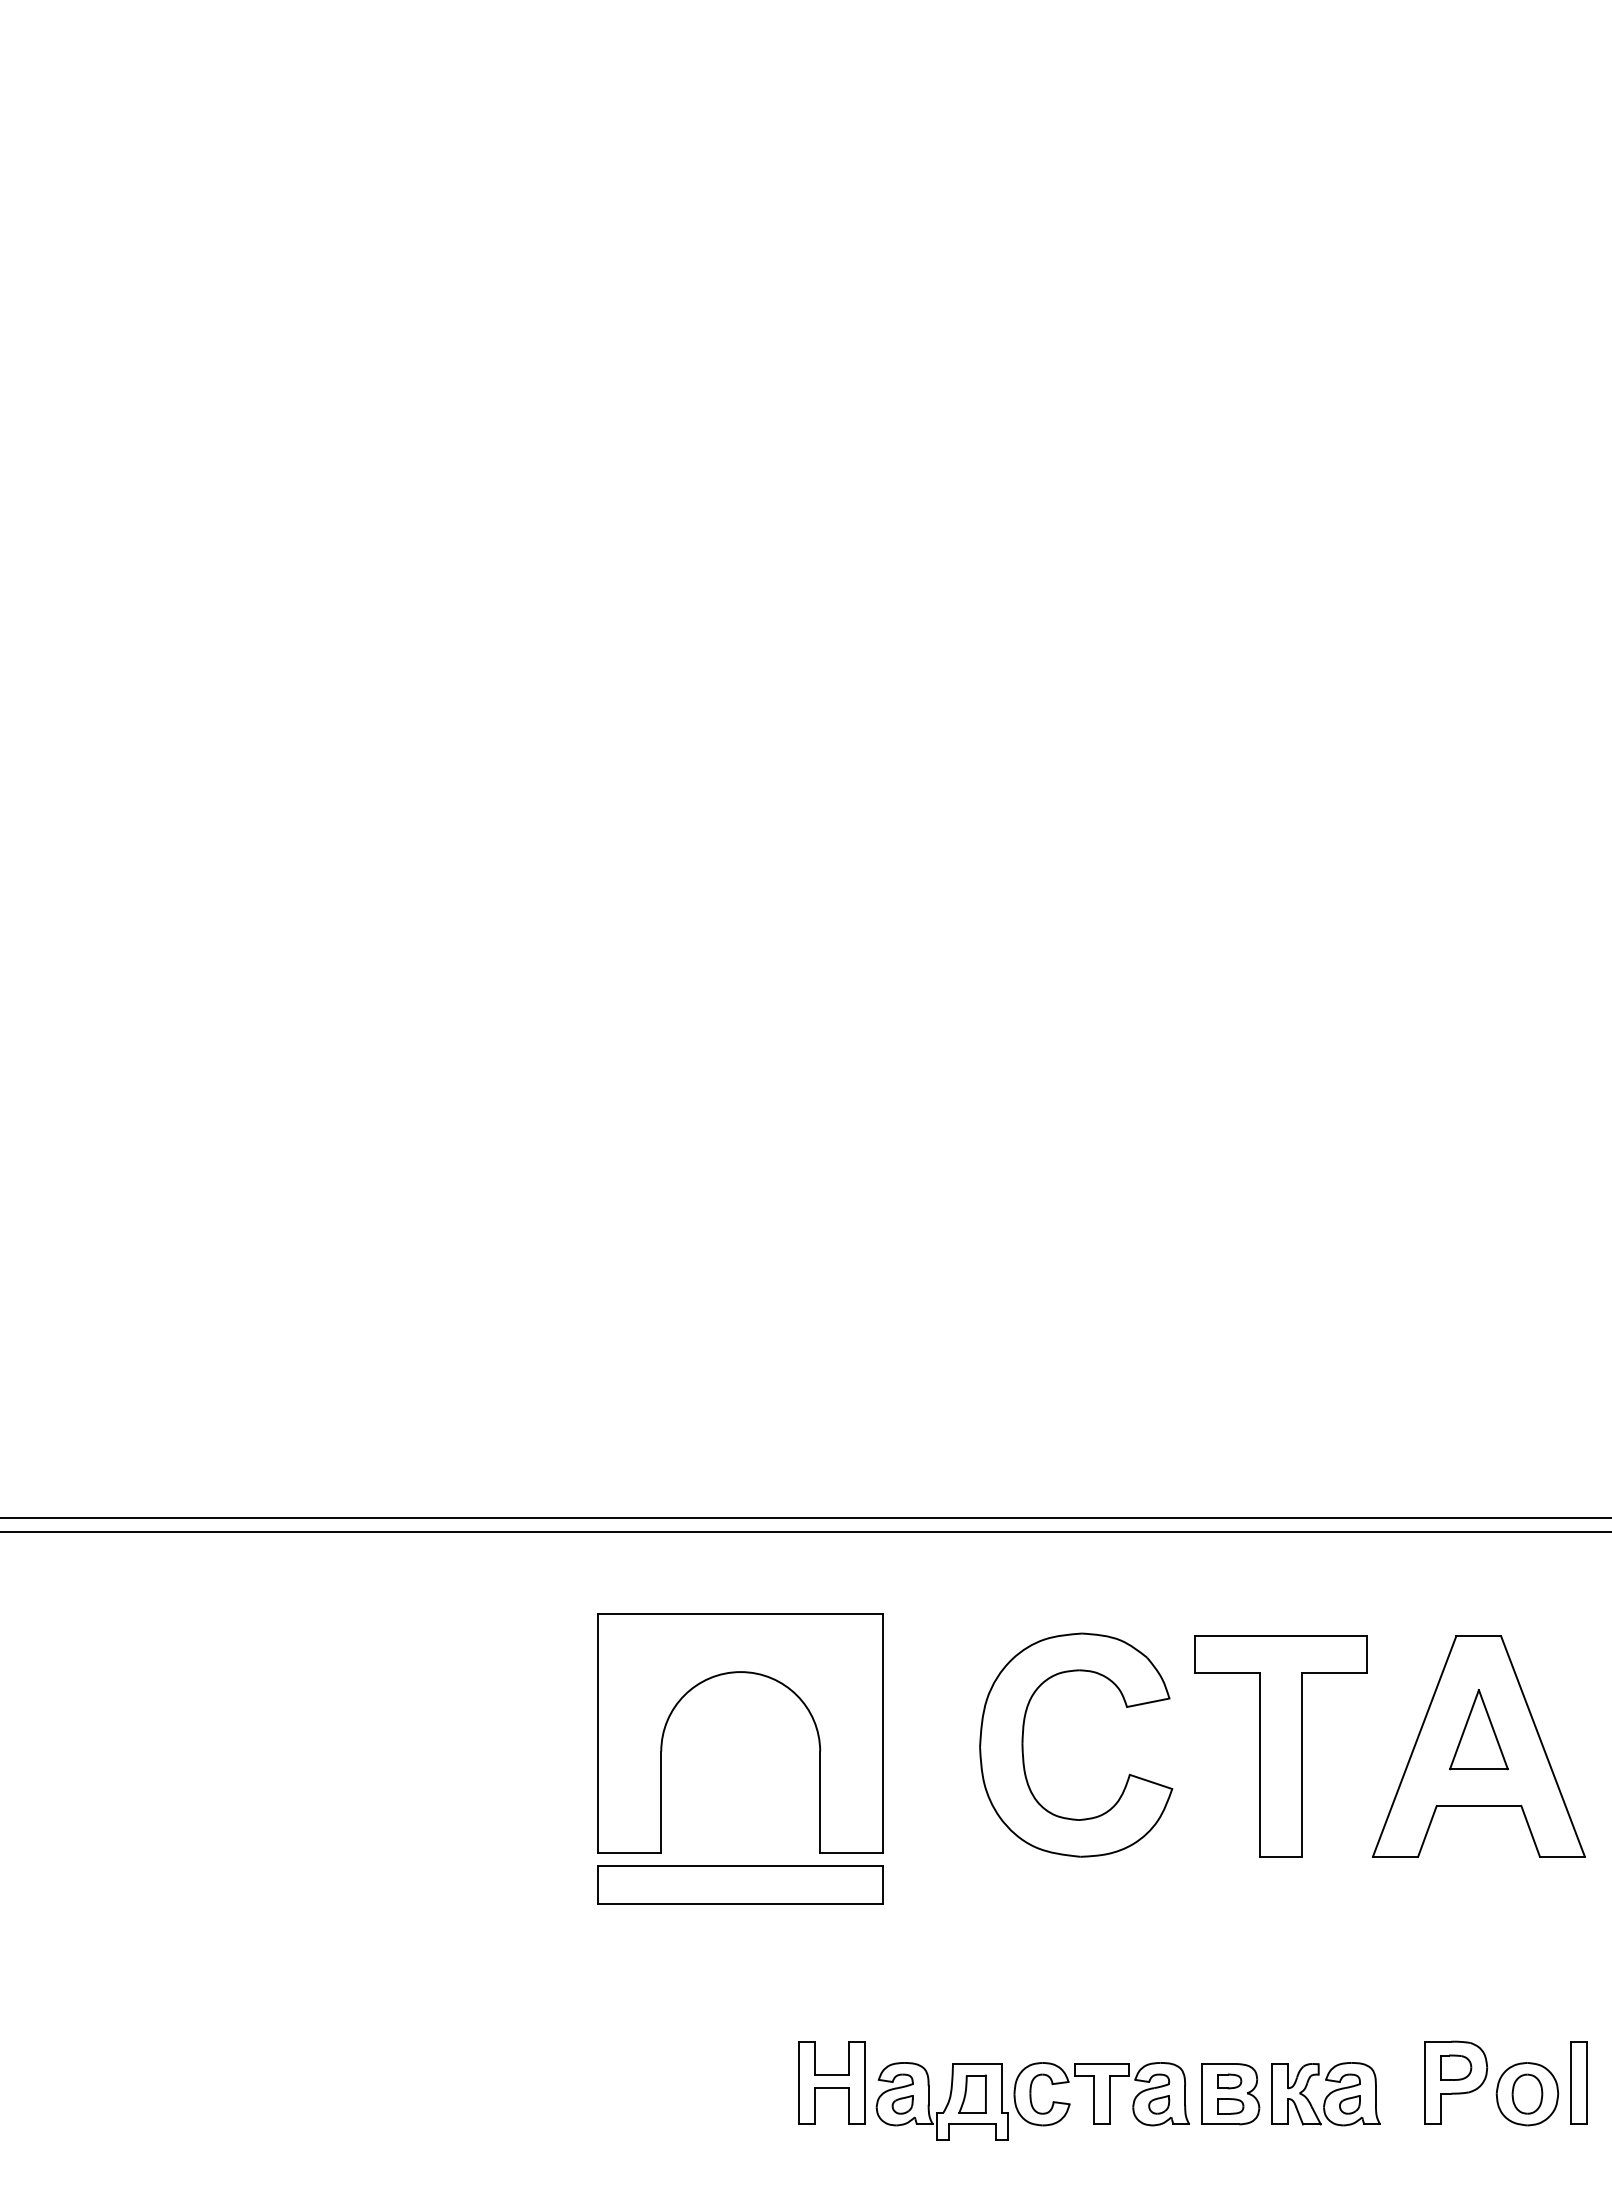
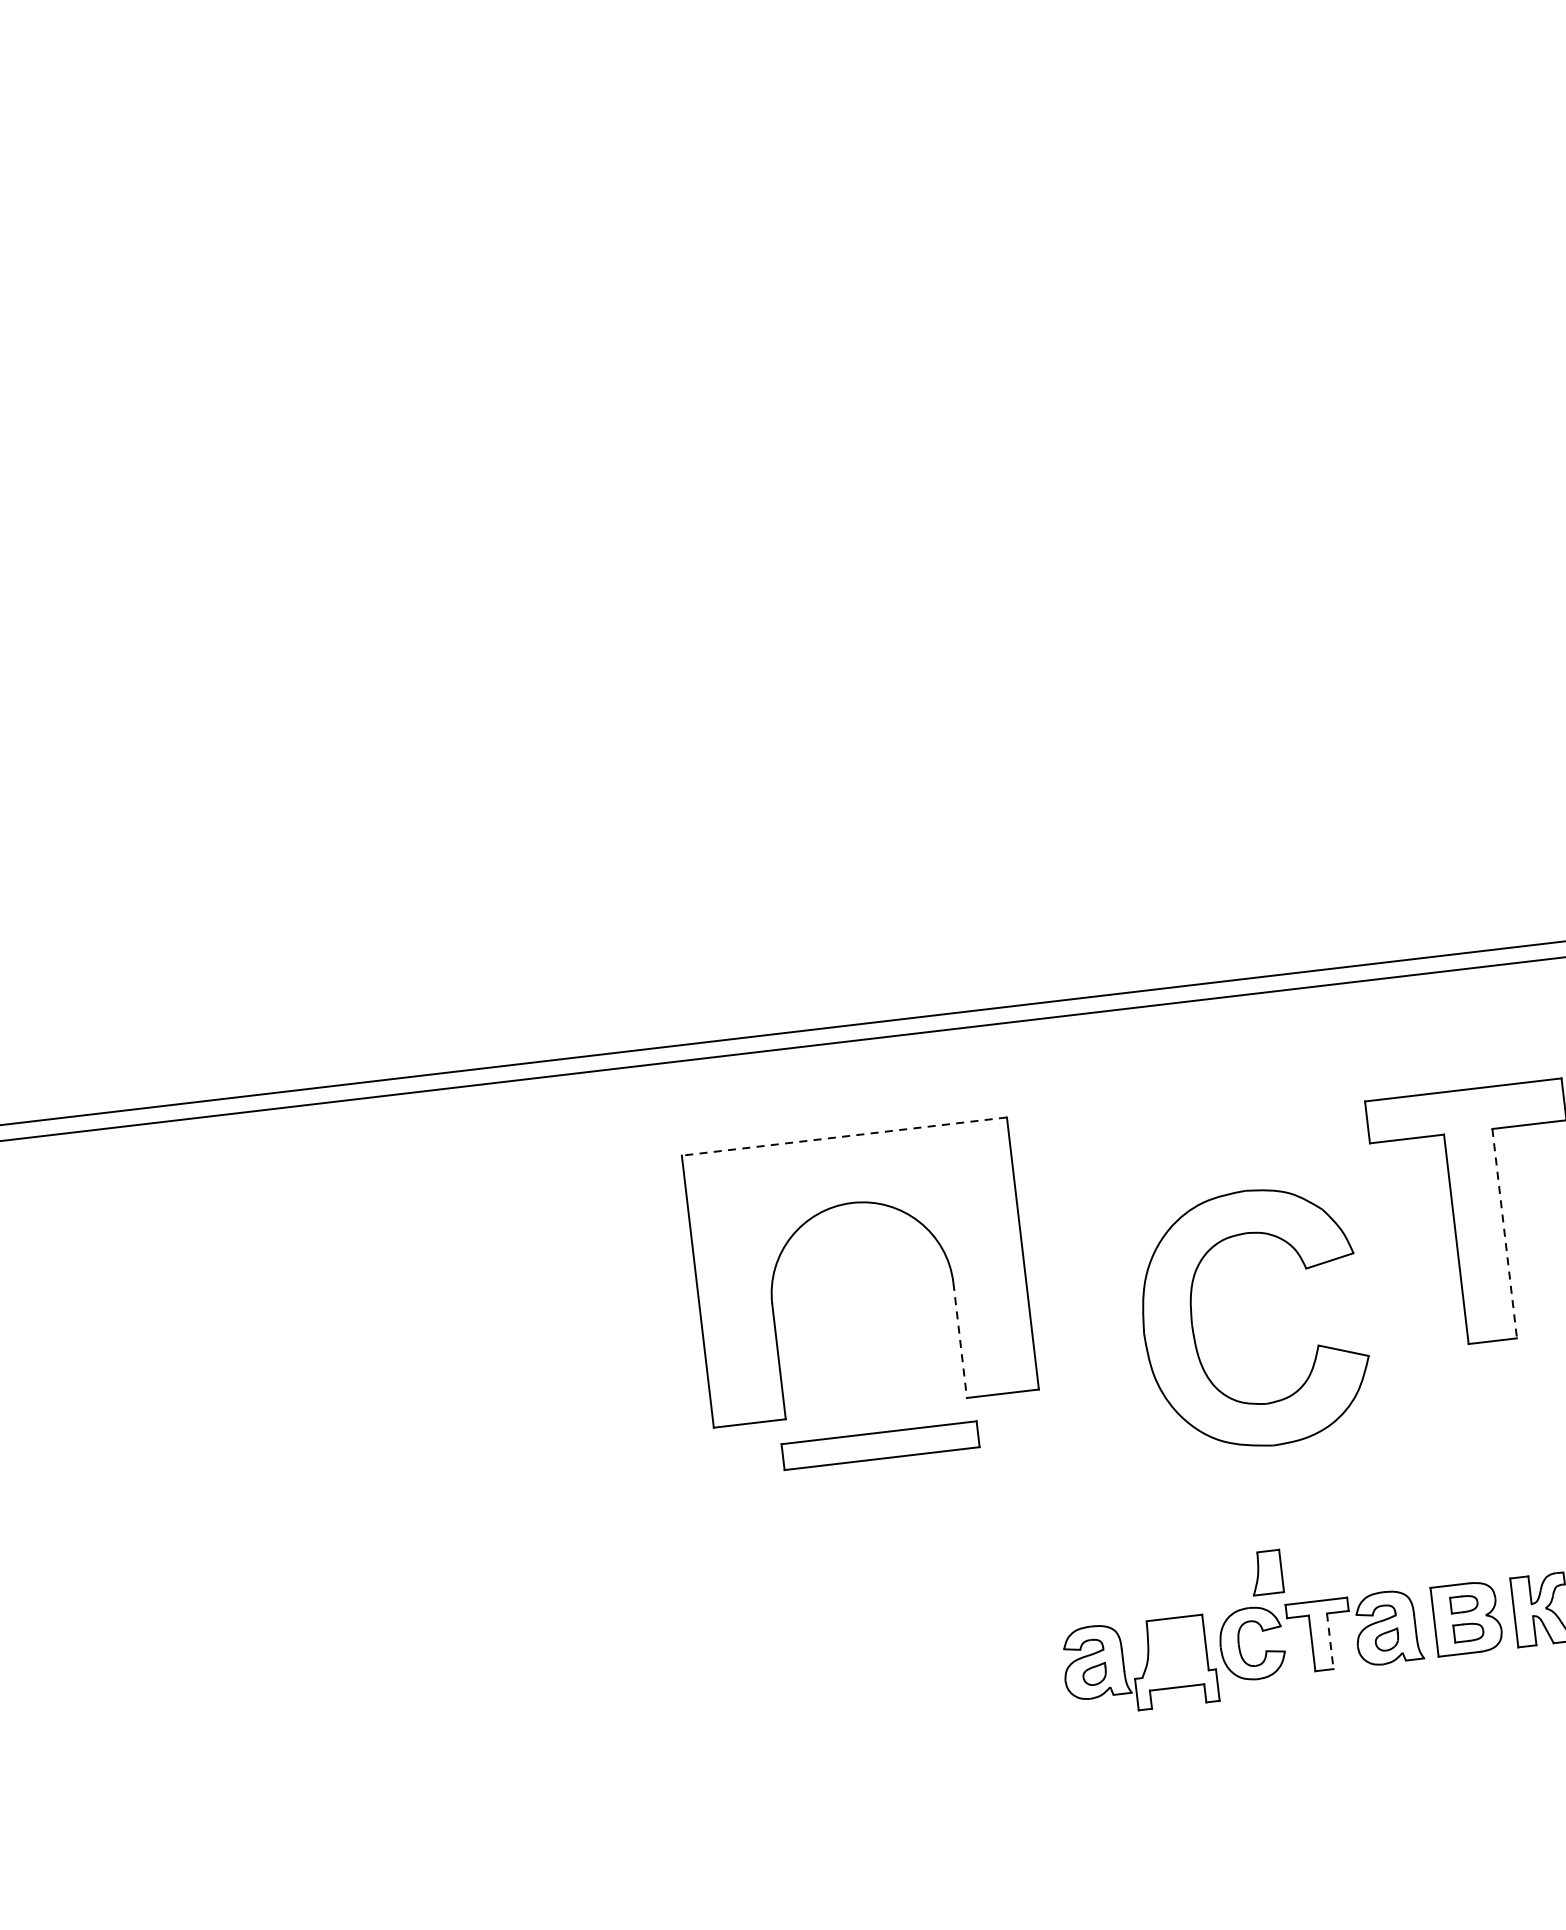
line: (740, 1613) -> (844, 1136), solid -> dashed
part: (1023, 1744) -> (1193, 1325), moved
line: (1302, 1764) -> (1504, 1233), solid -> dashed
line: (820, 1802) -> (960, 1340), solid -> dashed
part: (740, 1884) -> (880, 1445), size x0.6
part: (831, 2082) -> (1010, 1658), removed
part: (972, 2093) -> (1266, 1571), moved
line: (1109, 2100) -> (1329, 1641), solid -> dashed

